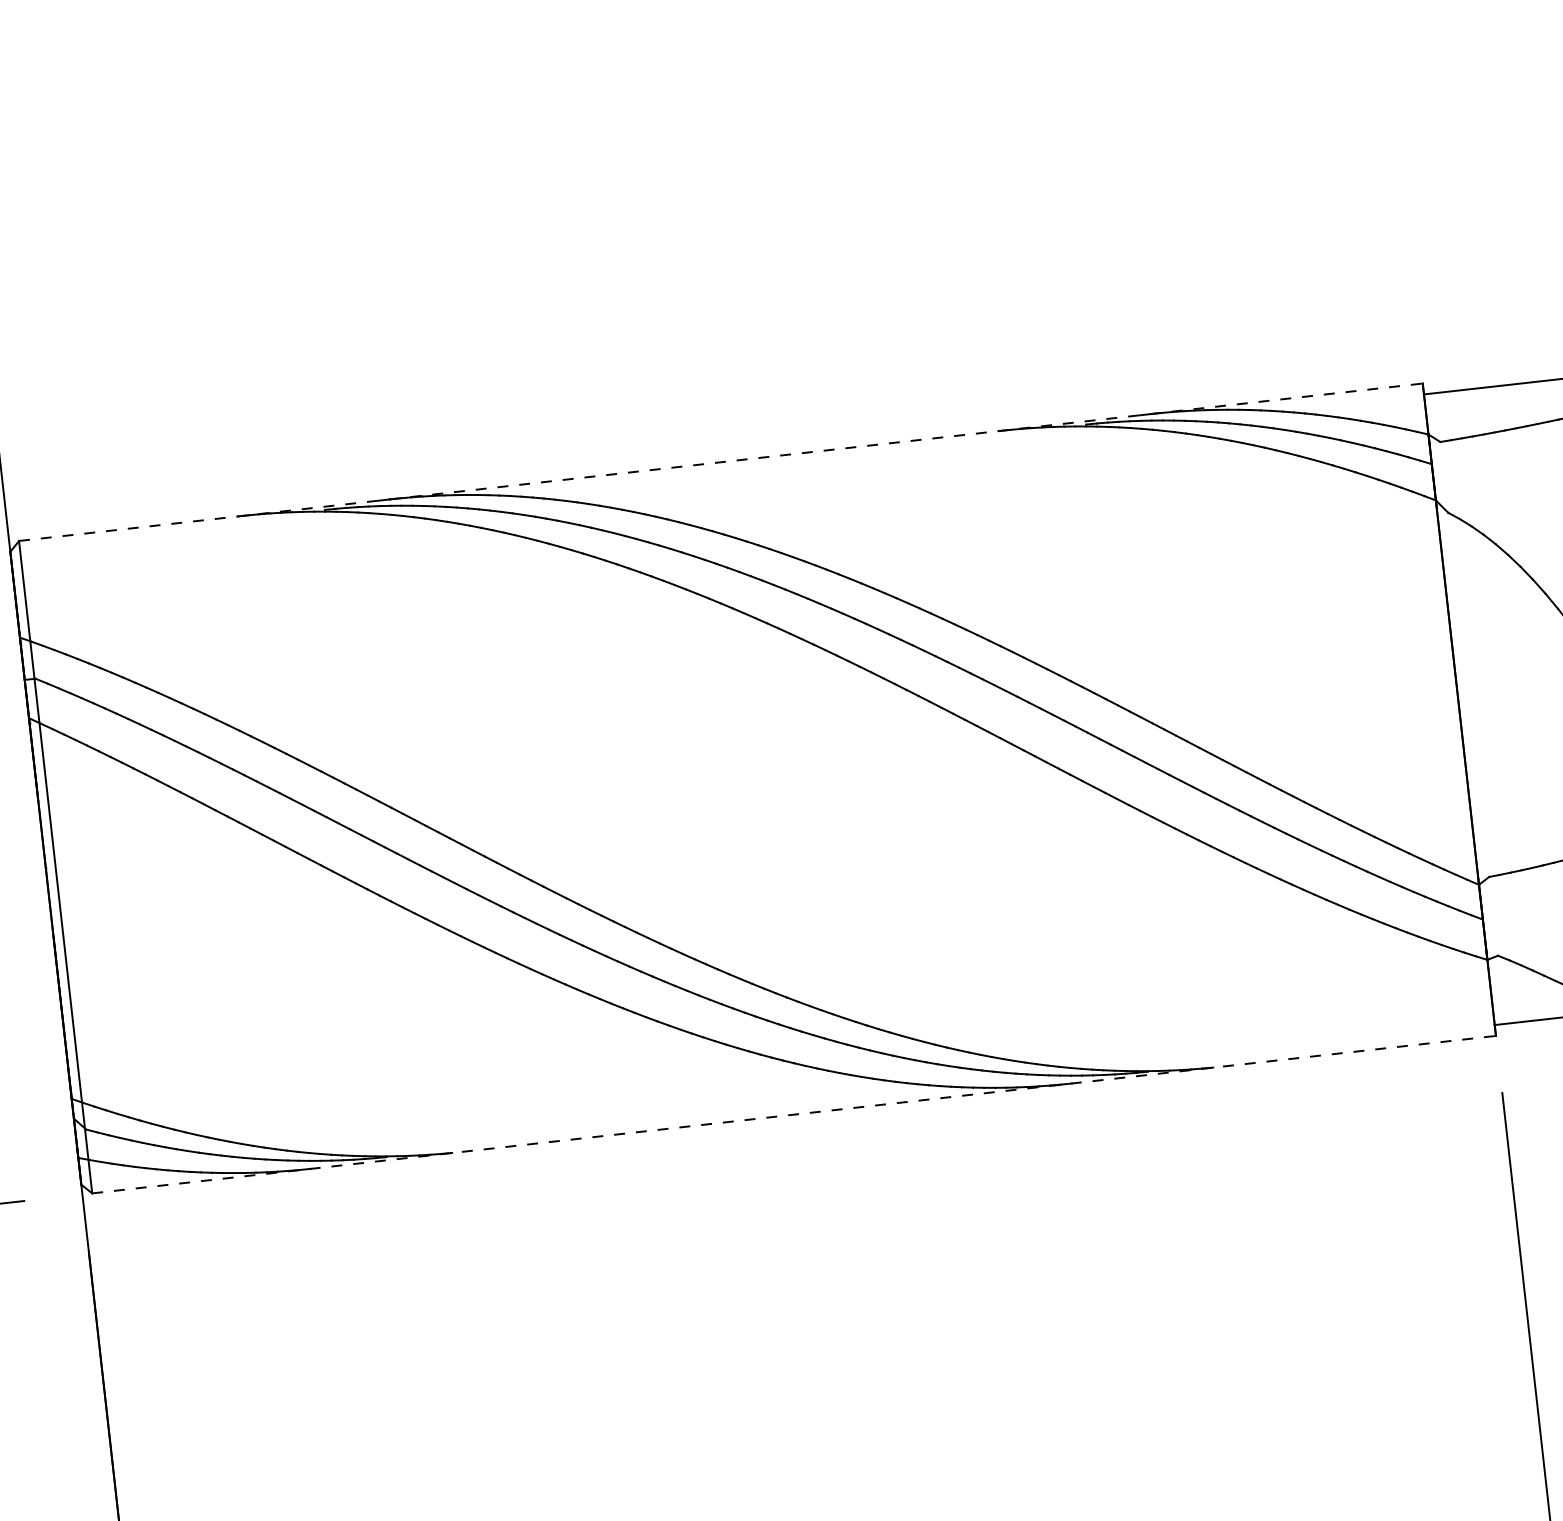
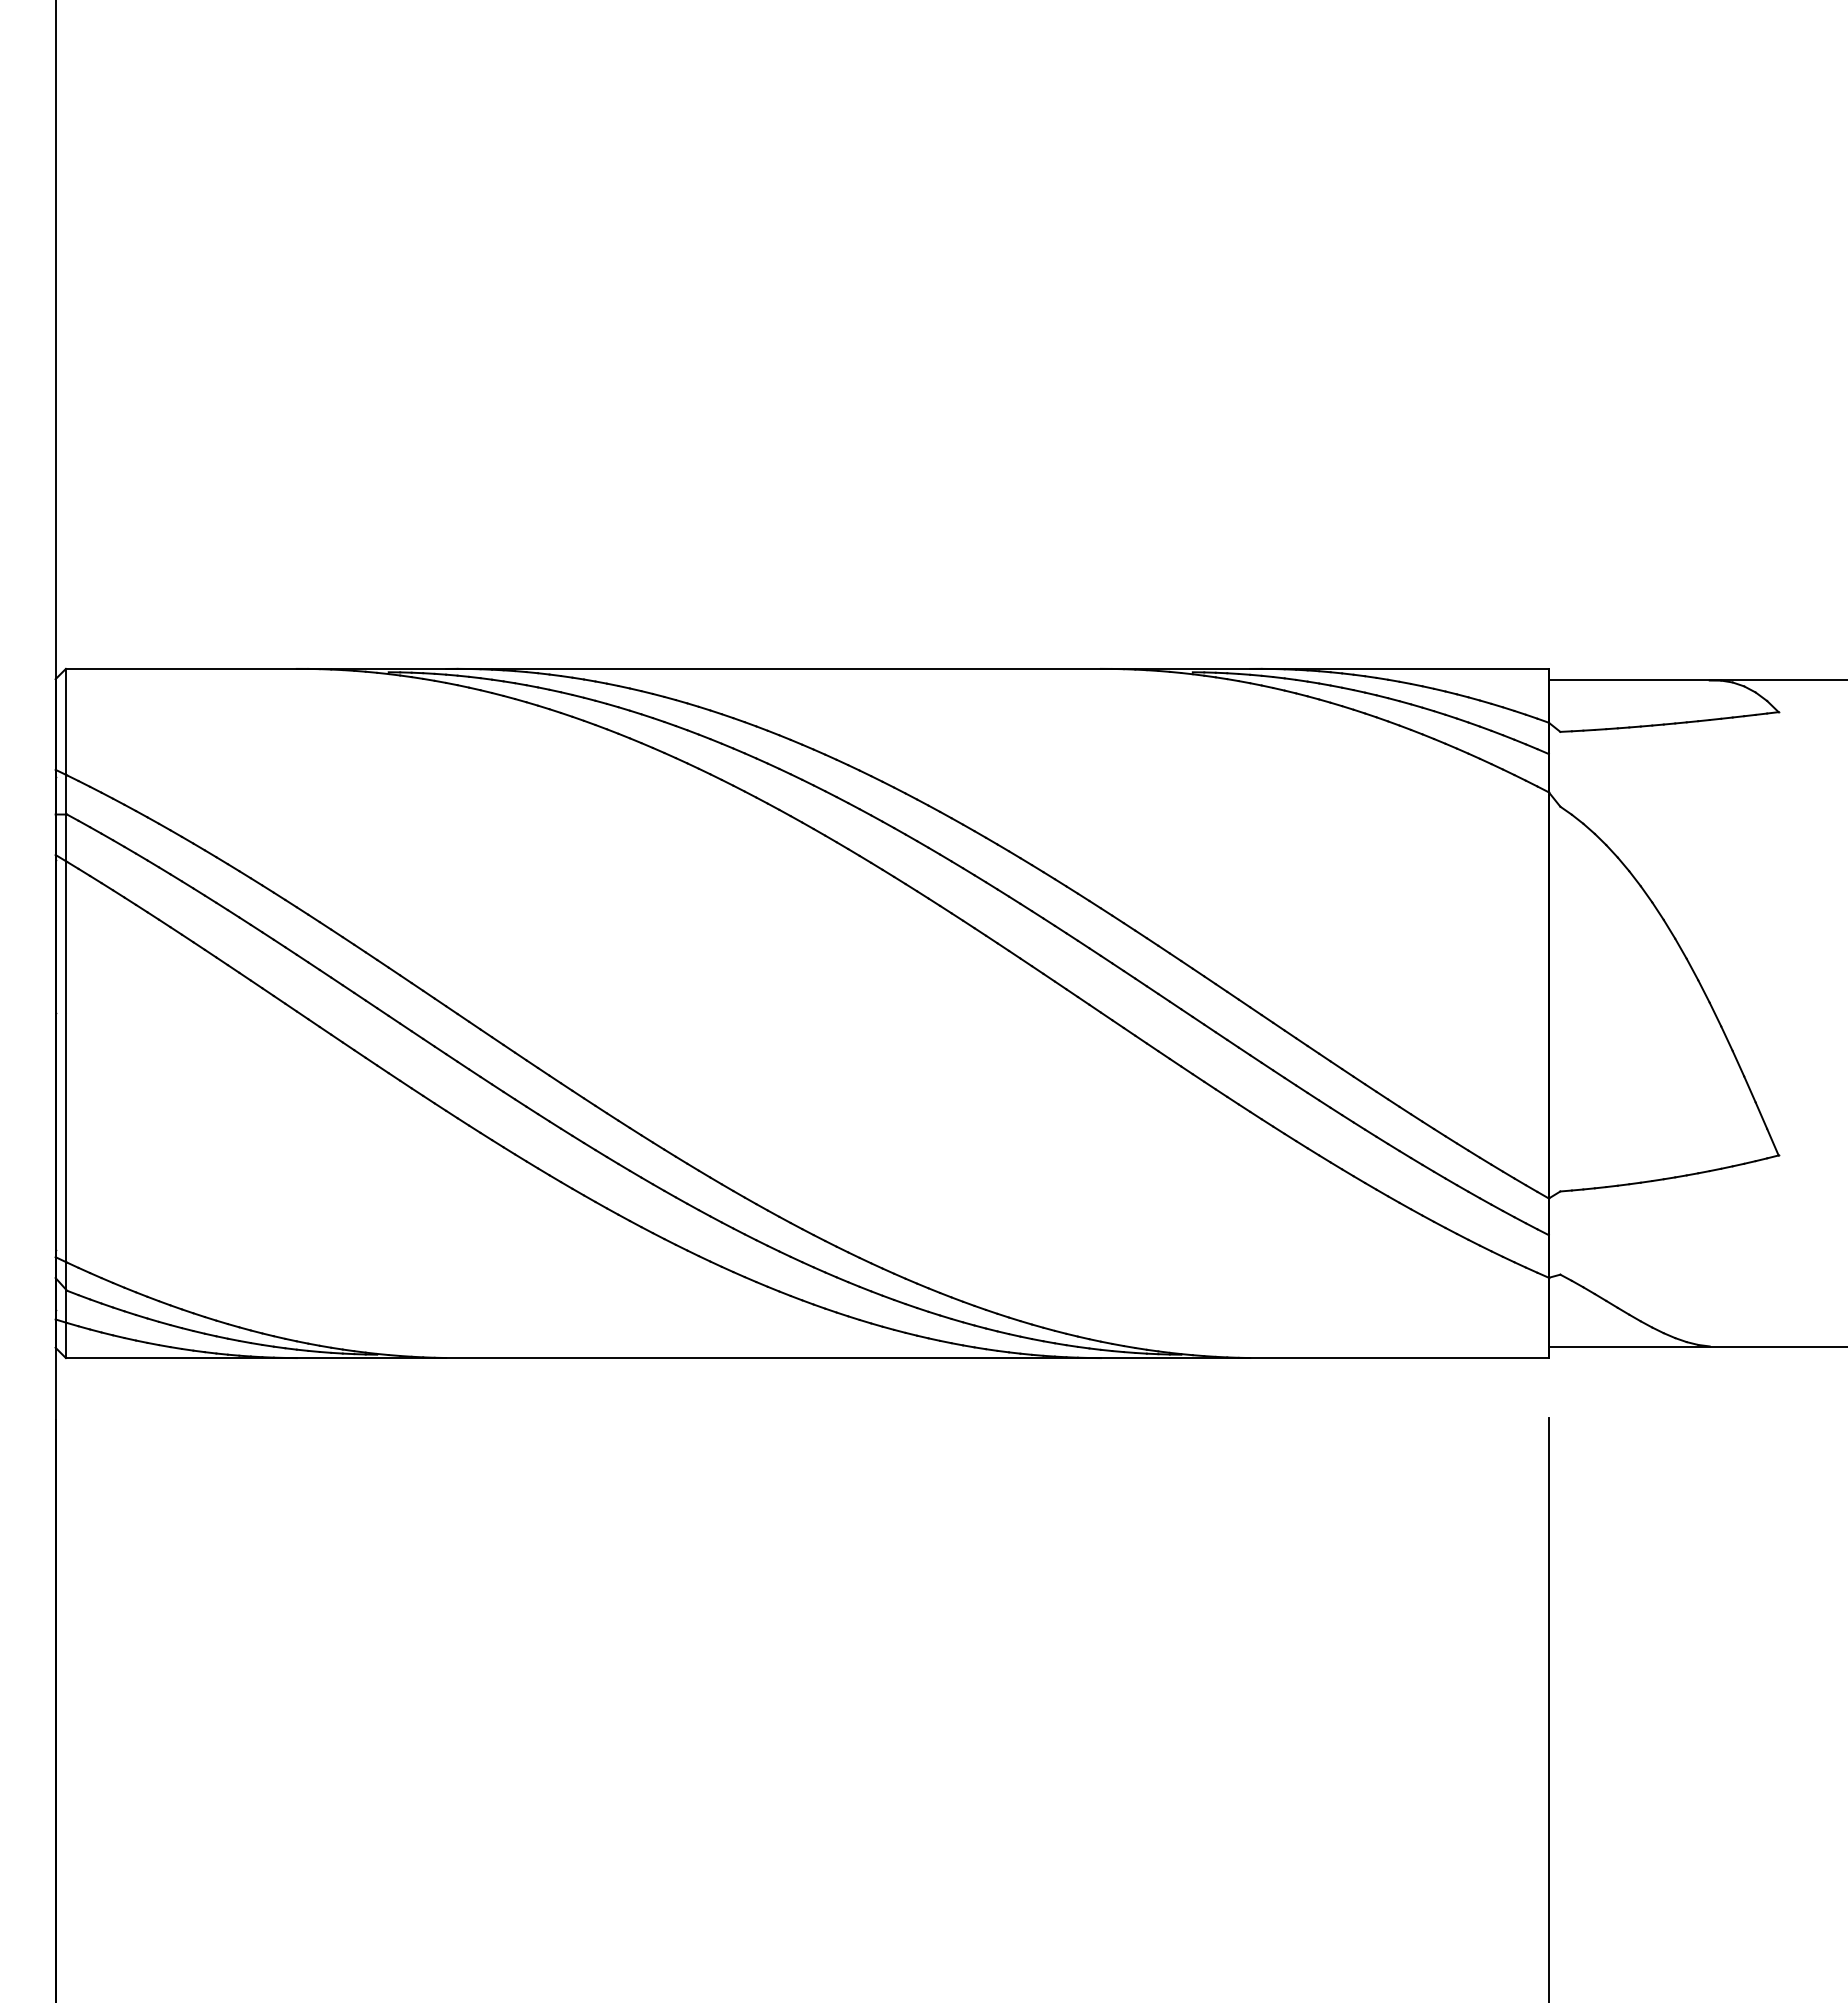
line: (720, 461) -> (807, 668), dashed -> solid
line: (794, 1115) -> (807, 1358), dashed -> solid

